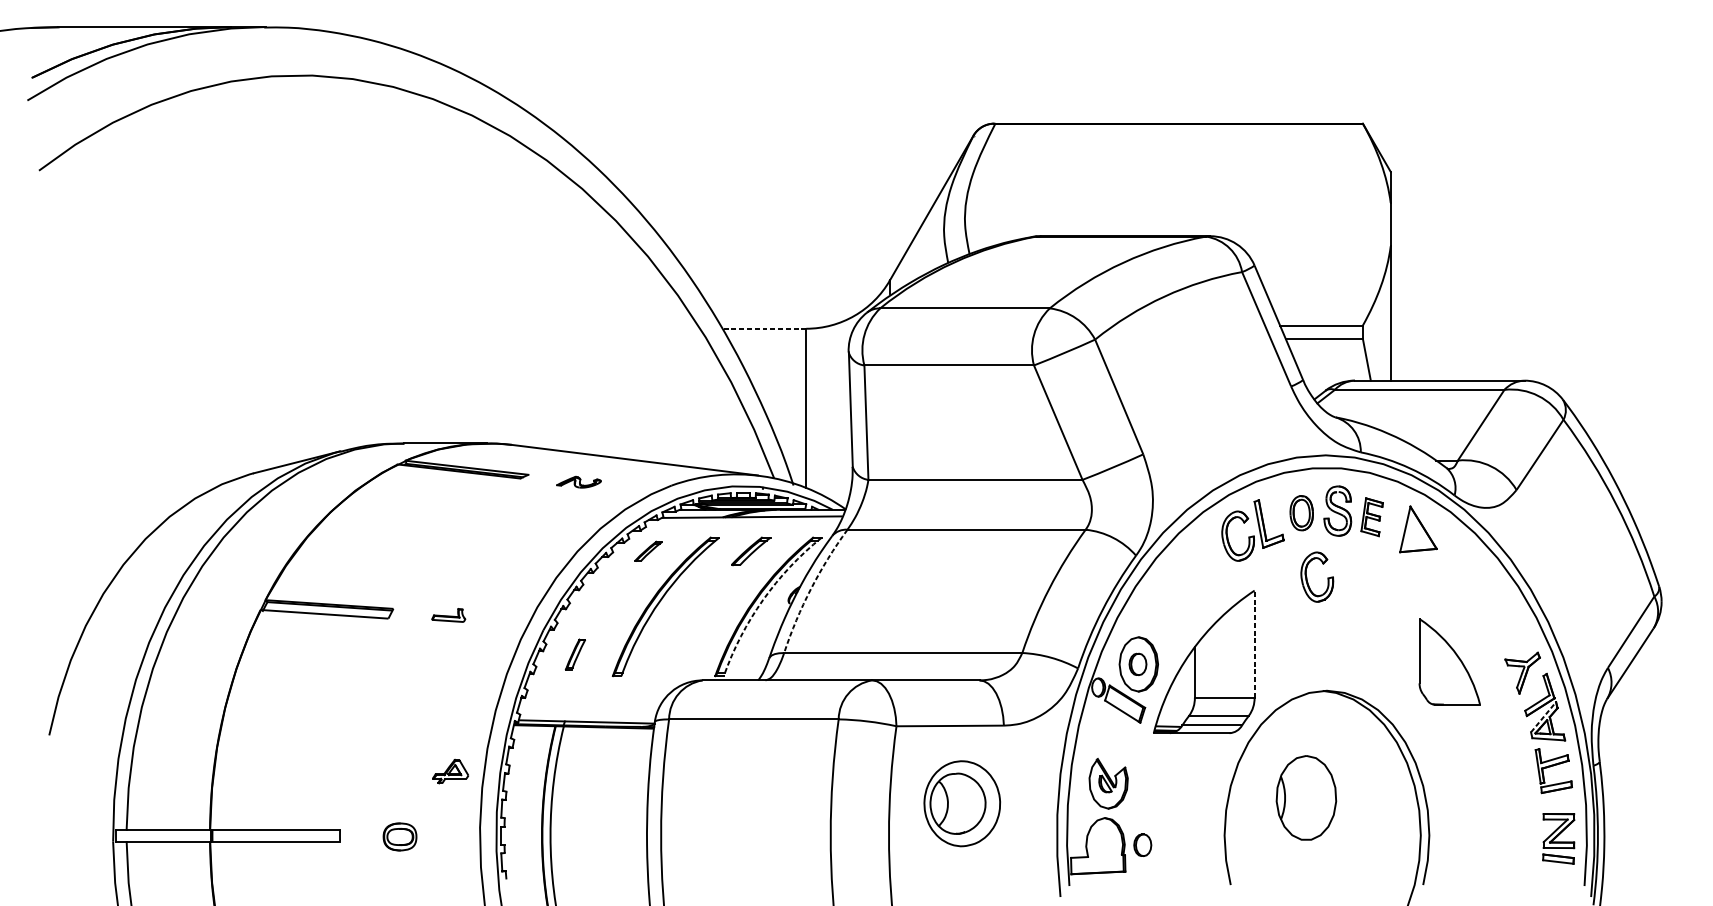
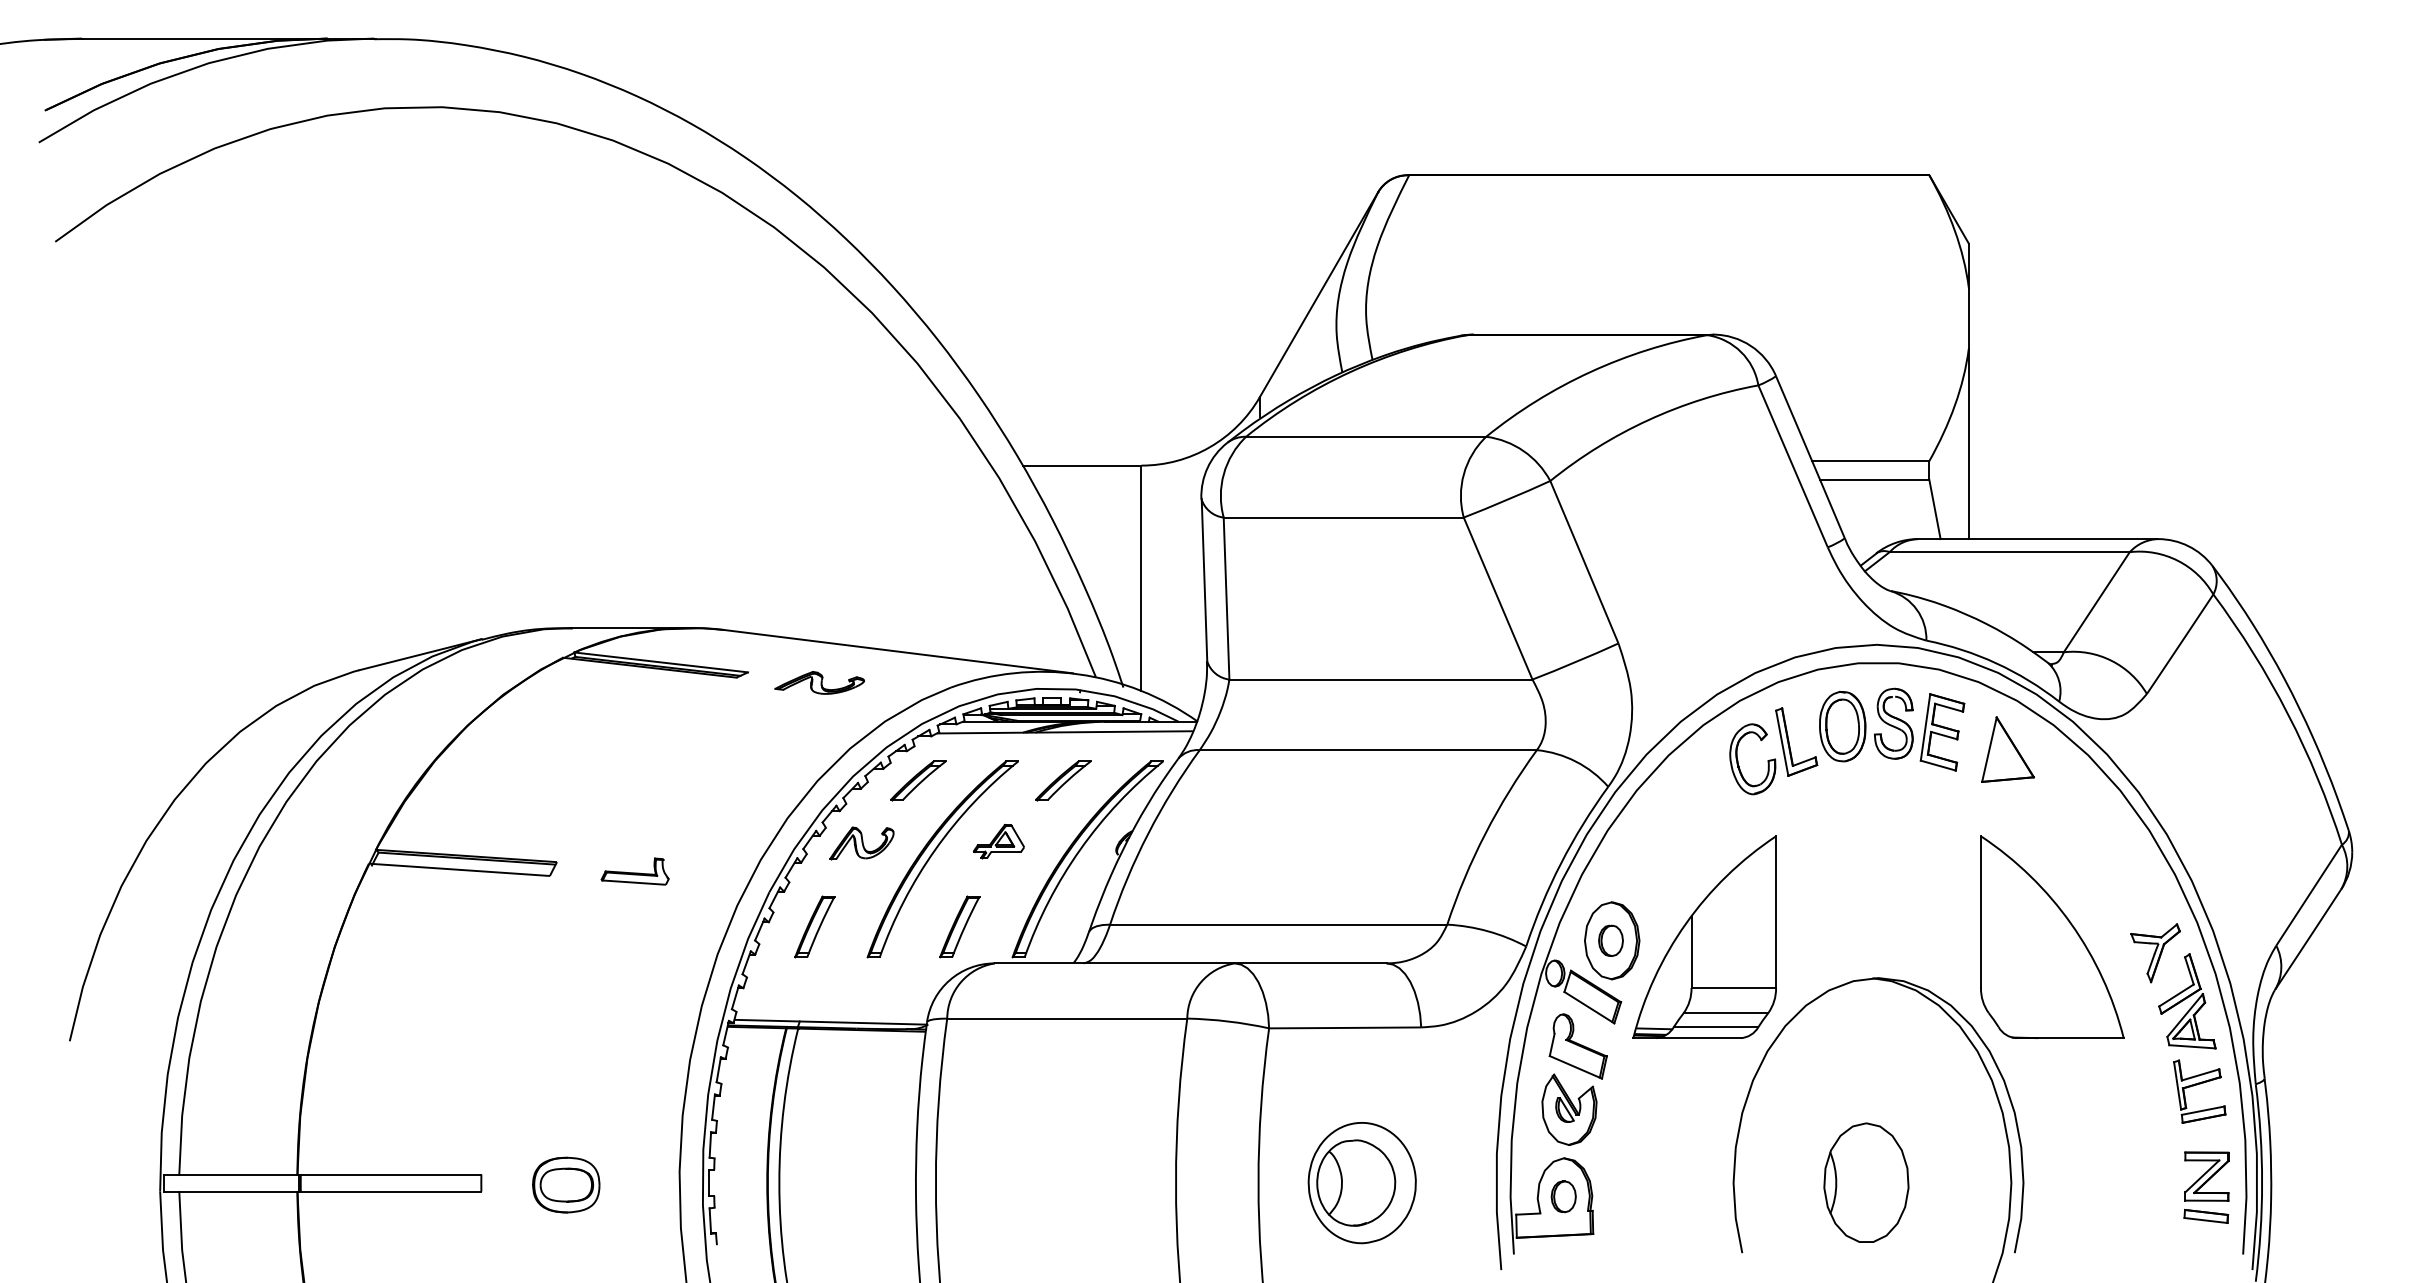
line: (763, 328) -> (1081, 465), dashed -> solid
part: (578, 481) -> (819, 682), size x1.43
part: (1301, 513) -> (1842, 726), size x1.43
part: (1372, 517) -> (1942, 732), size x1.43
part: (648, 551) -> (918, 780), size x1.43
part: (1307, 578) -> (1850, 818), removed
arc: (811, 588) -> (1148, 833), dashed -> solid
part: (608, 595) -> (861, 843), added
arc: (763, 599) -> (1080, 849), dashed -> solid
part: (448, 615) -> (634, 871), size x1.43
line: (1254, 644) -> (1776, 912), dashed -> solid
part: (575, 654) -> (814, 926), size x1.43
part: (677, 654) -> (959, 926), added
part: (1449, 661) -> (2052, 936), size x1.67
line: (1543, 717) -> (2185, 1015), dashed -> solid
part: (1114, 739) -> (1577, 1046), added
part: (450, 771) -> (998, 841), moved
part: (1306, 797) -> (1866, 1182), moved
part: (961, 804) -> (1361, 1183), moved
part: (400, 836) -> (566, 1184), size x1.43
part: (1142, 845) -> (1563, 1196), moved

